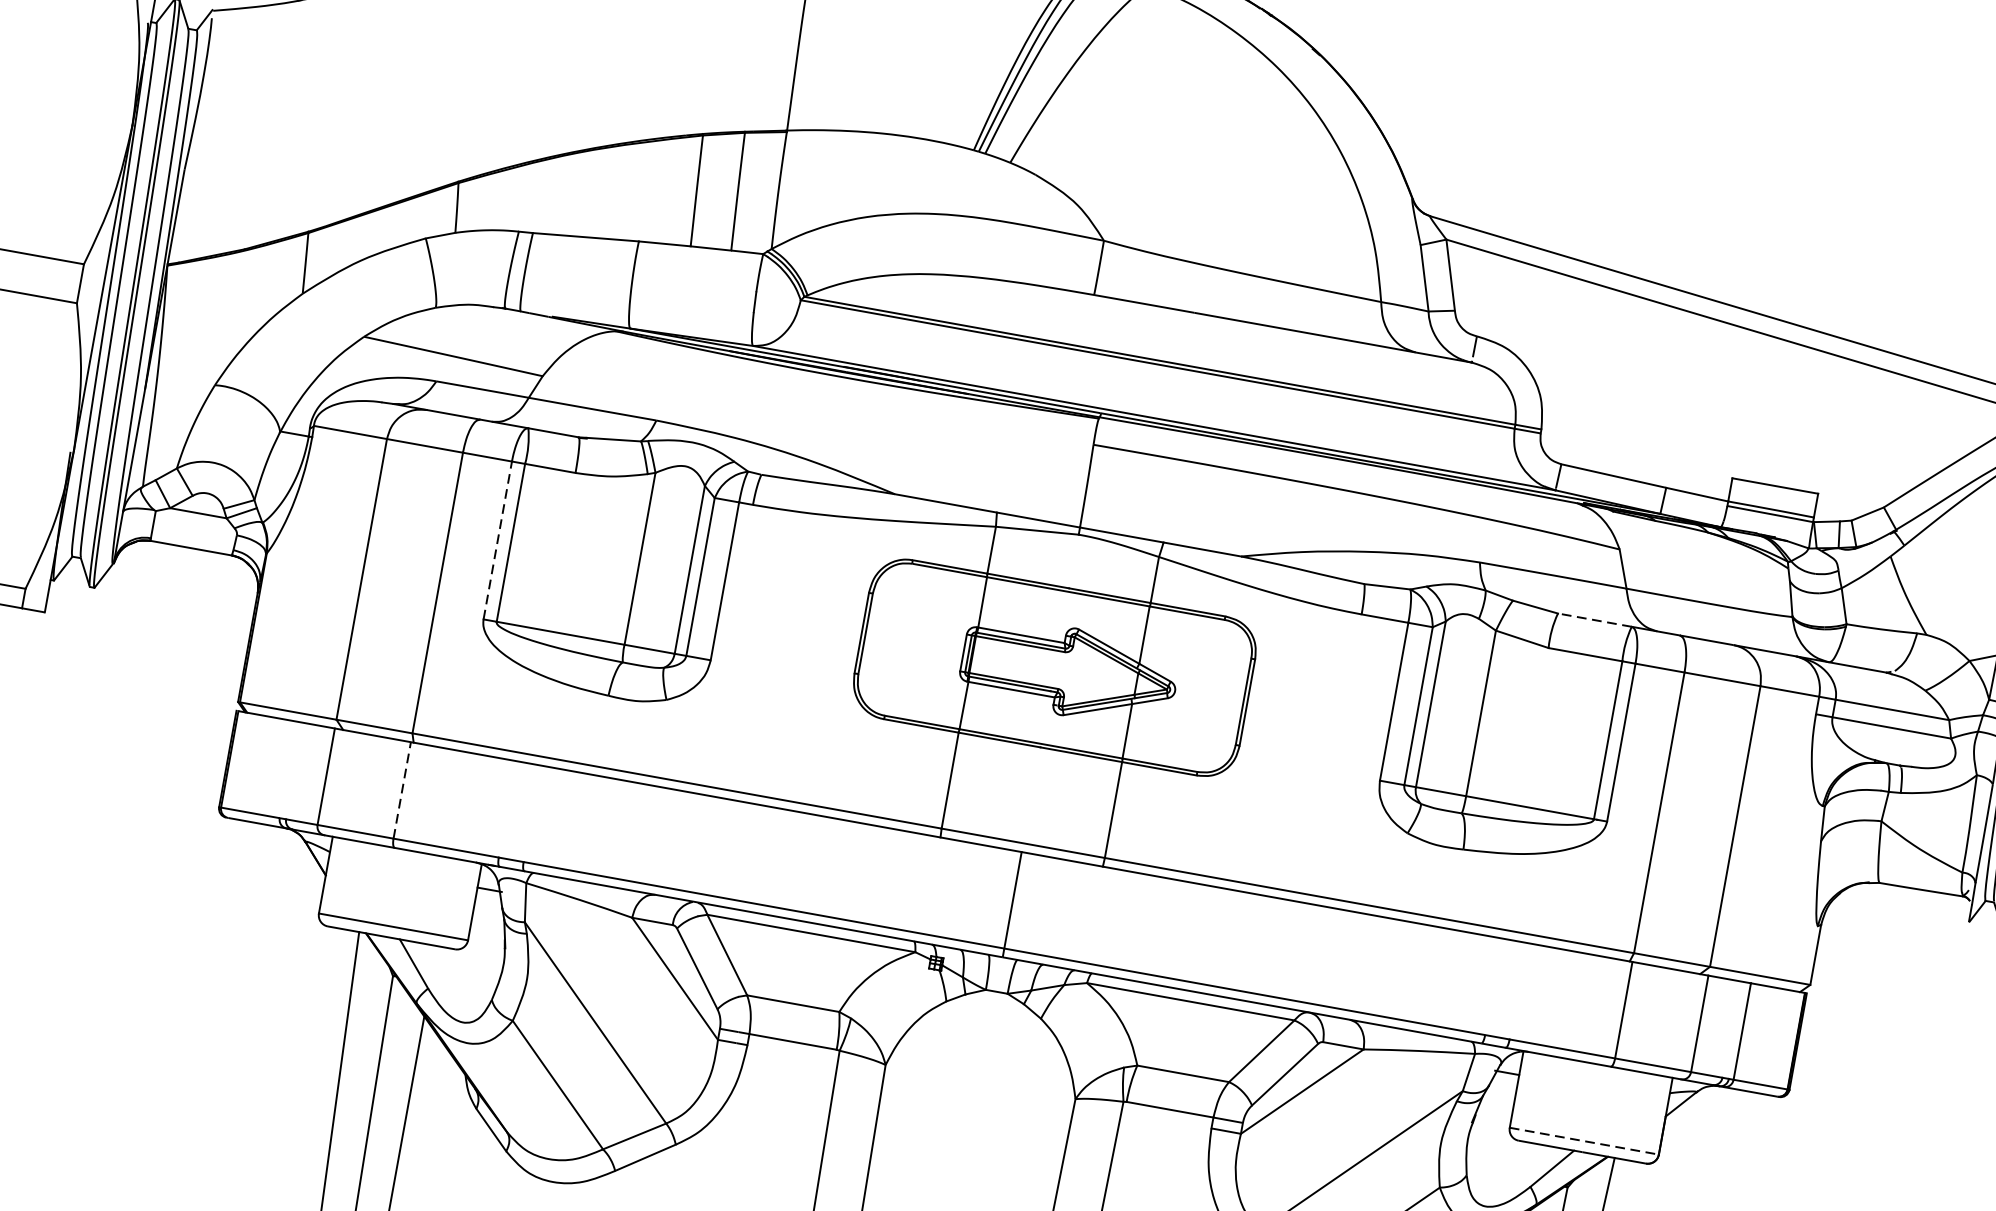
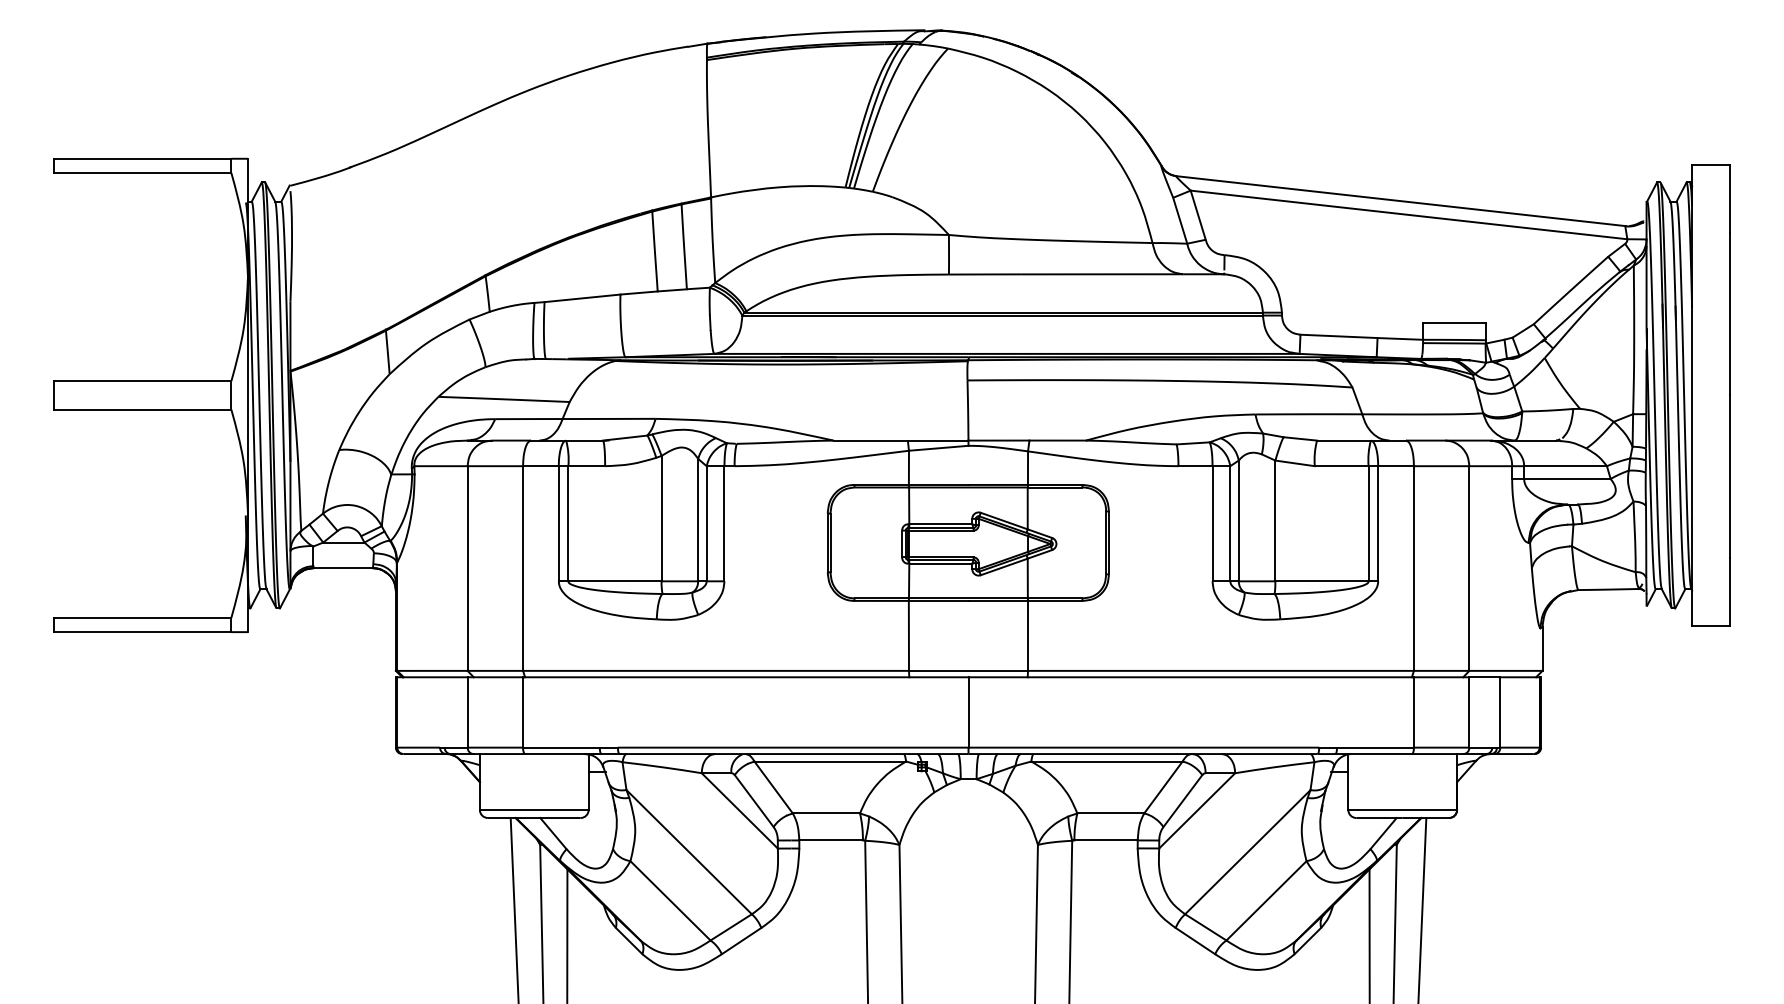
line: (497, 540) -> (558, 523), dashed -> solid
line: (1594, 619) -> (1343, 440), dashed -> solid
line: (403, 789) -> (523, 711), dashed -> solid
line: (1585, 1142) -> (1403, 810), dashed -> solid

